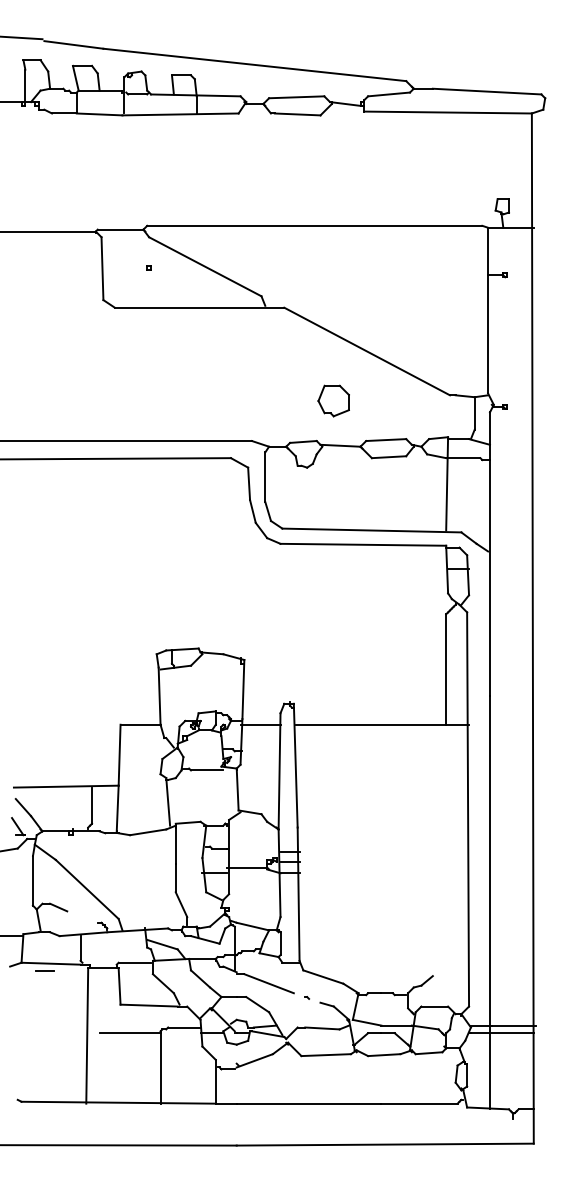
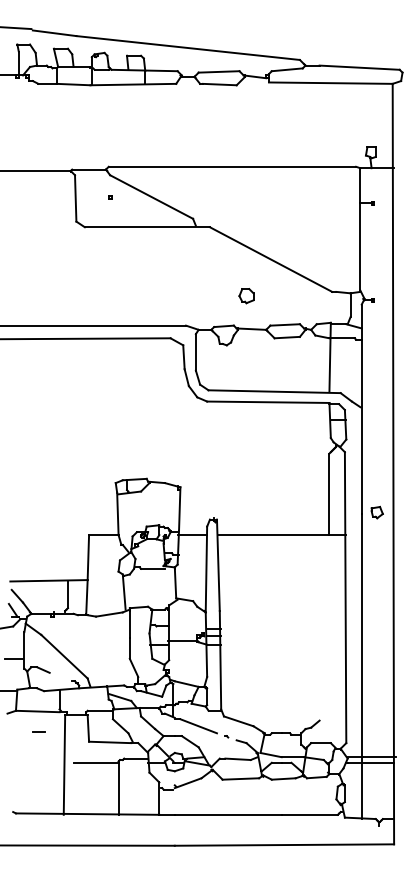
part: (333, 400) -> (246, 295), size x0.62
part: (510, 693) -> (376, 512), added
line: (18, 892) -> (13, 658), added
line: (44, 970) -> (38, 731), moved

